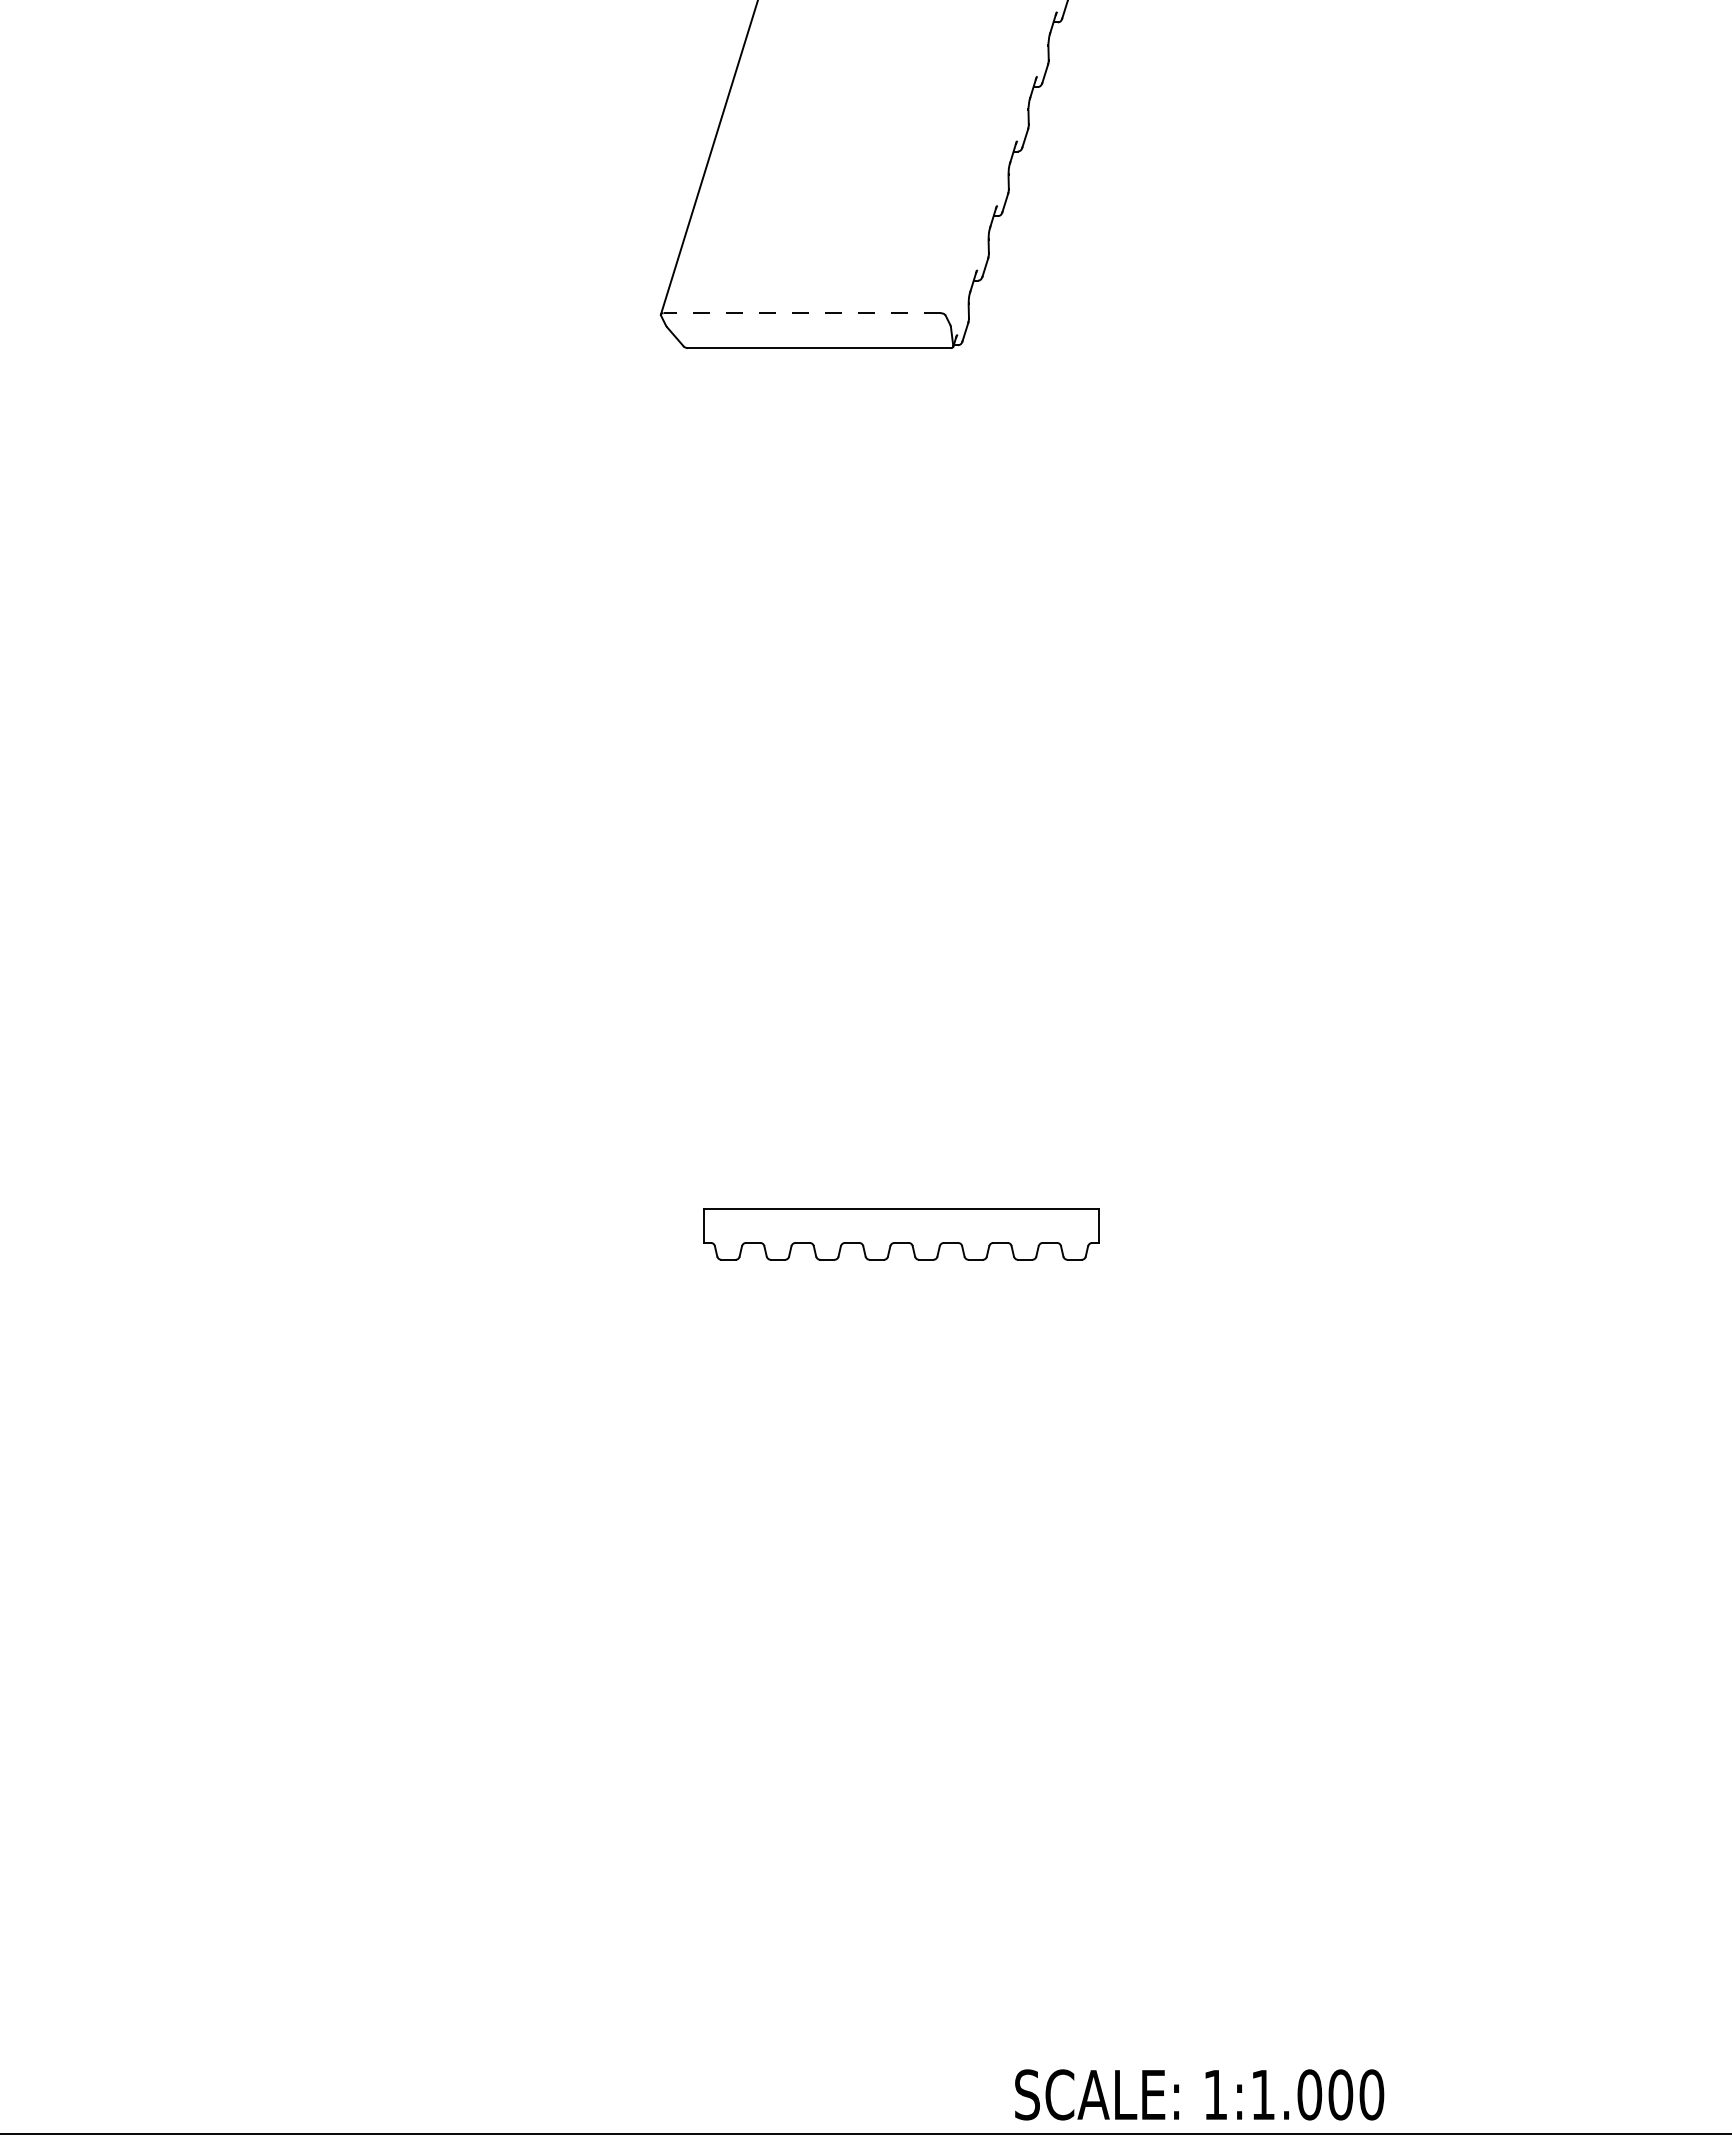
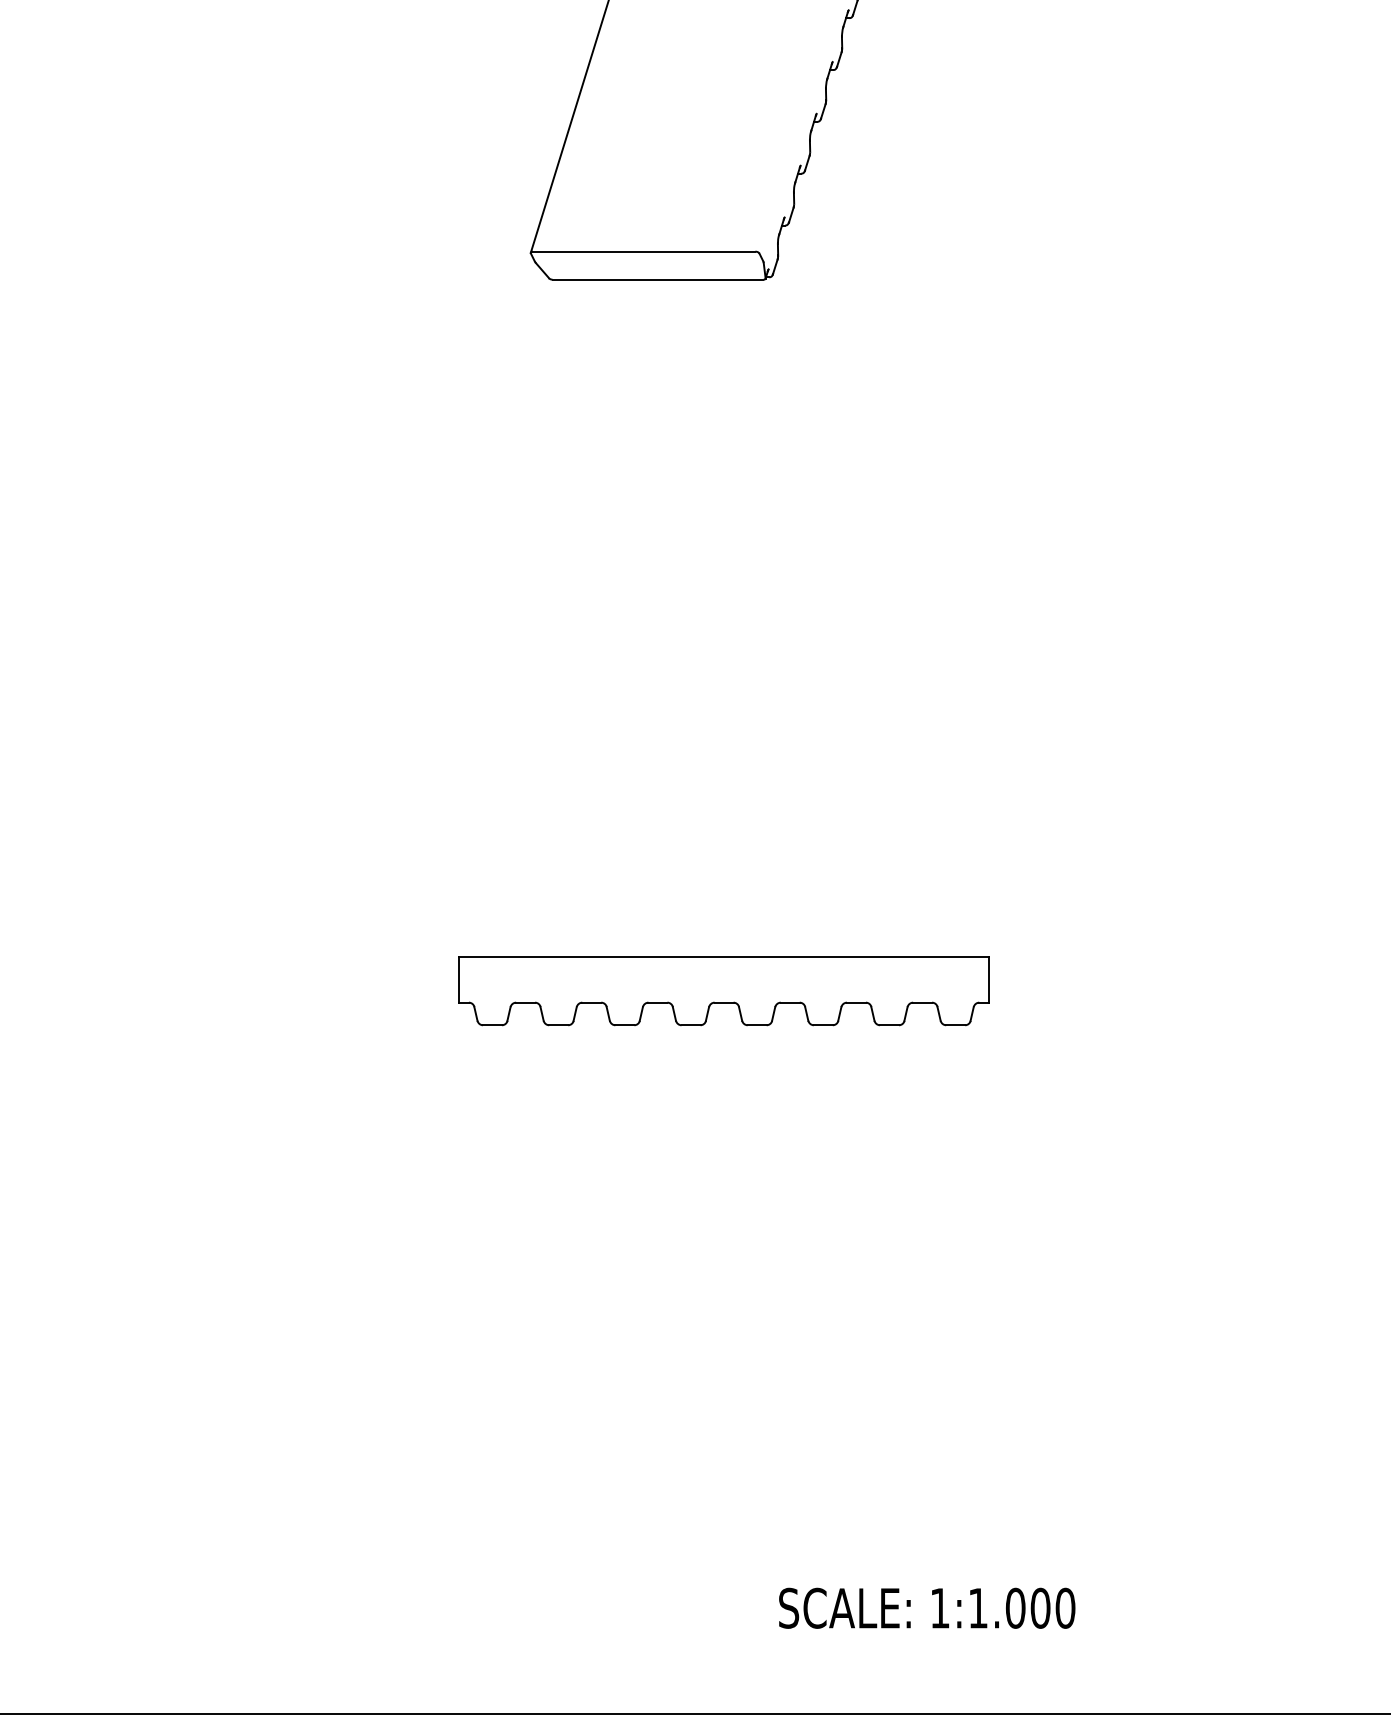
line: (802, 313) -> (644, 251), dashed -> solid
part: (901, 1234) -> (724, 991), size x1.67
text: (1199, 2094) -> (927, 1607), moved

